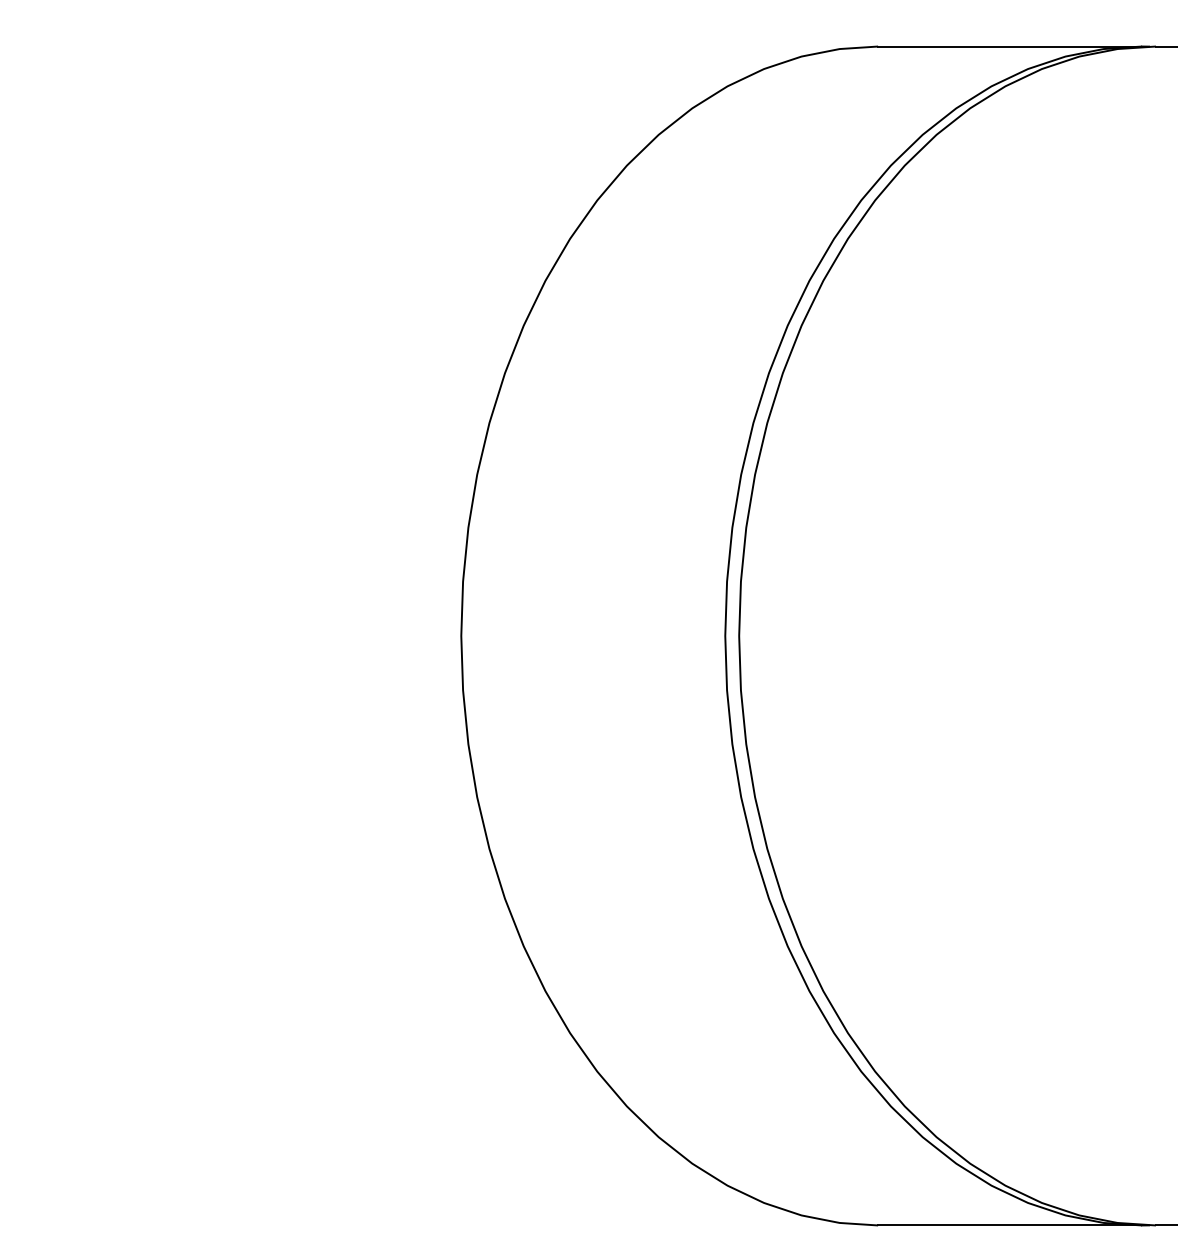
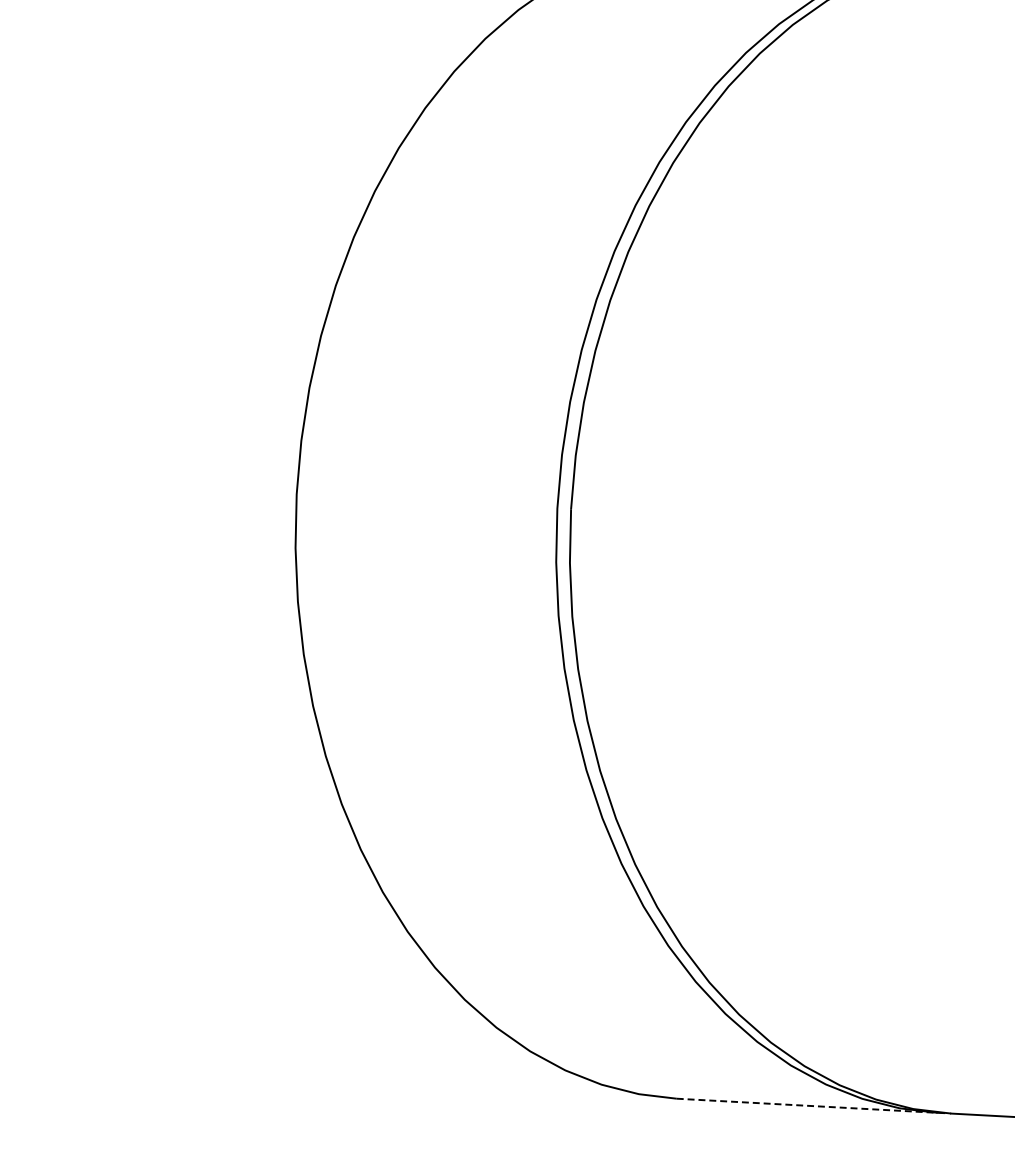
line: (1010, 1225) -> (807, 1105), solid -> dashed

